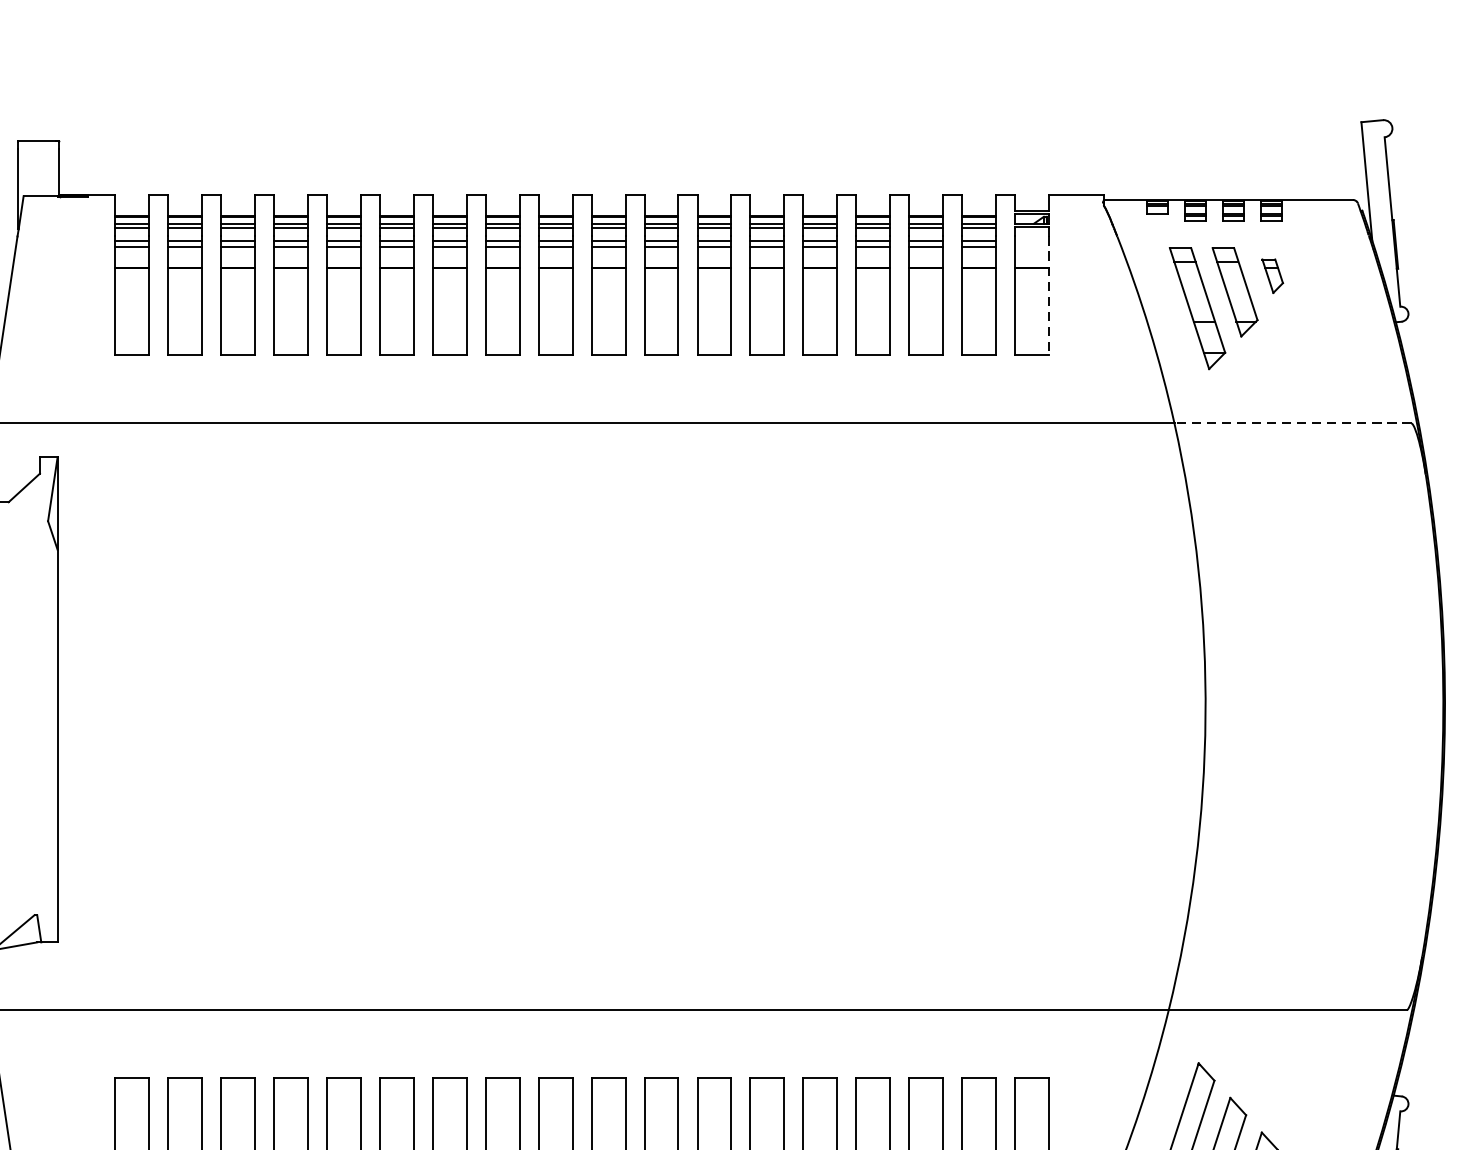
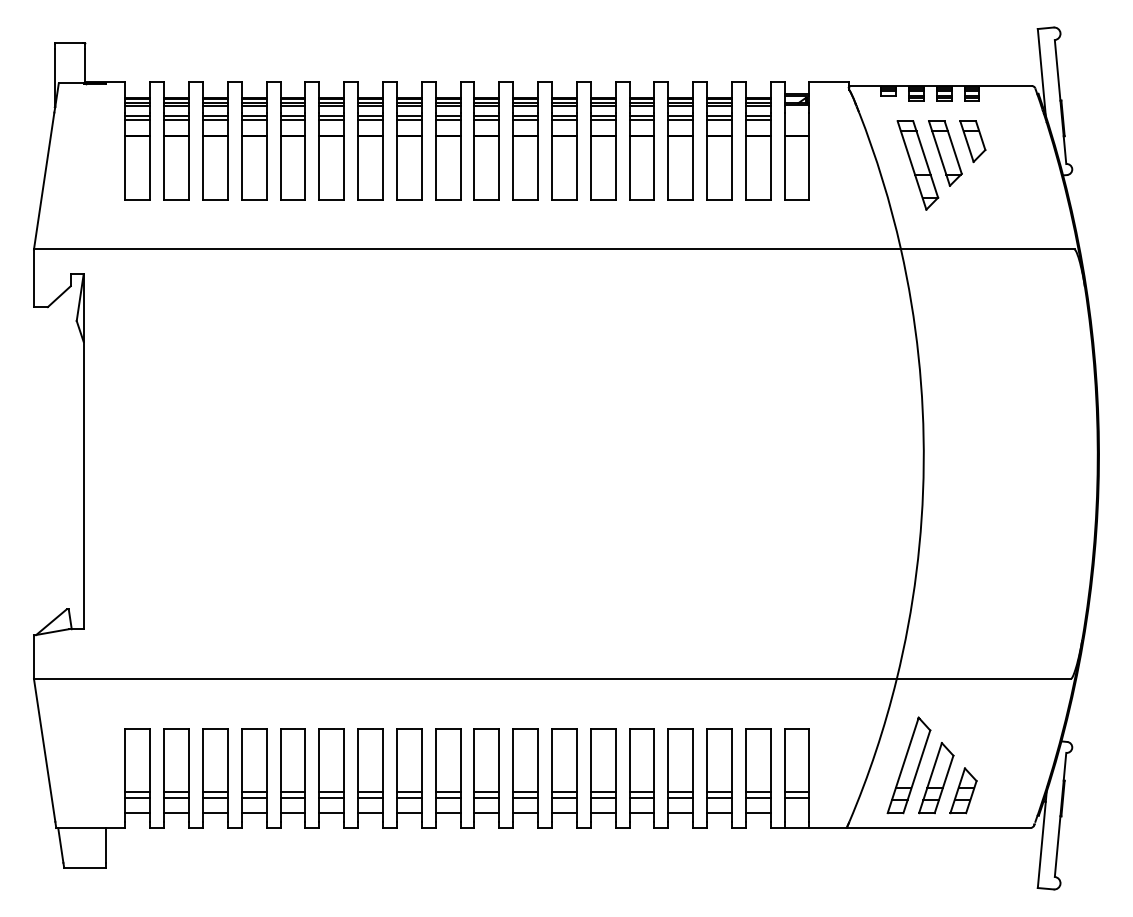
part: (1272, 275) -> (972, 141), size x1.67
line: (1049, 296) -> (809, 156), dashed -> solid
line: (1292, 423) -> (987, 249), dashed -> solid

